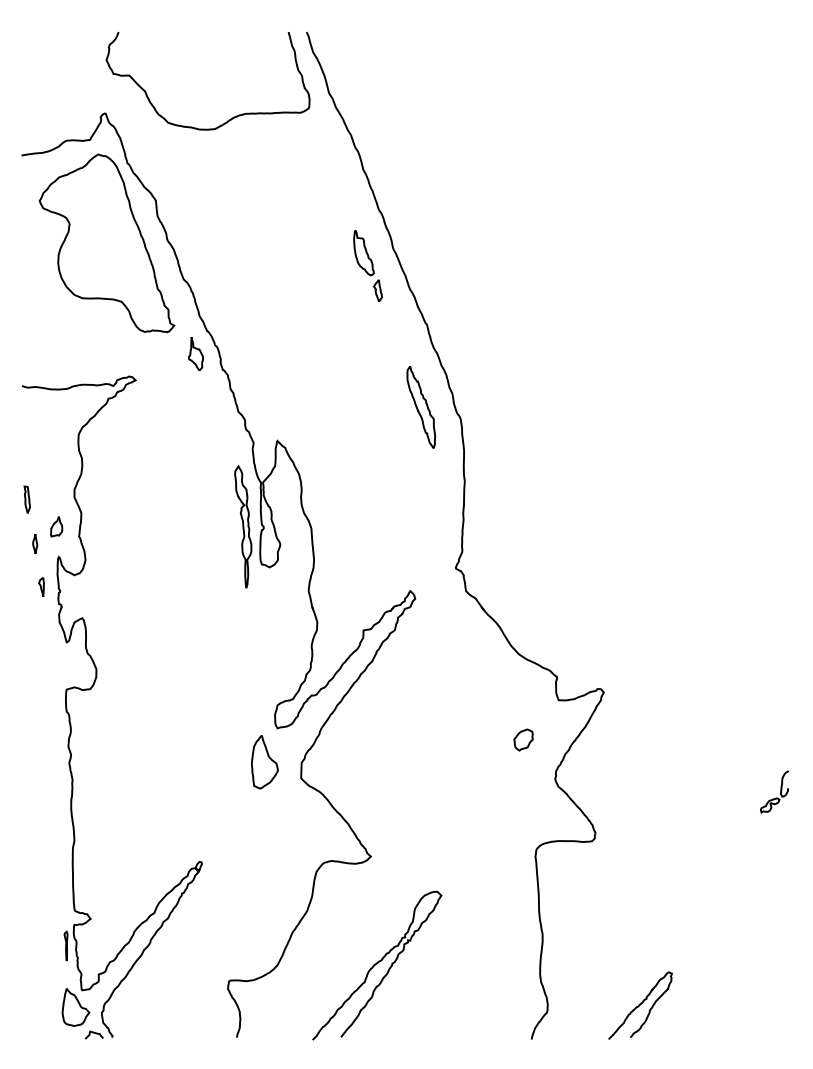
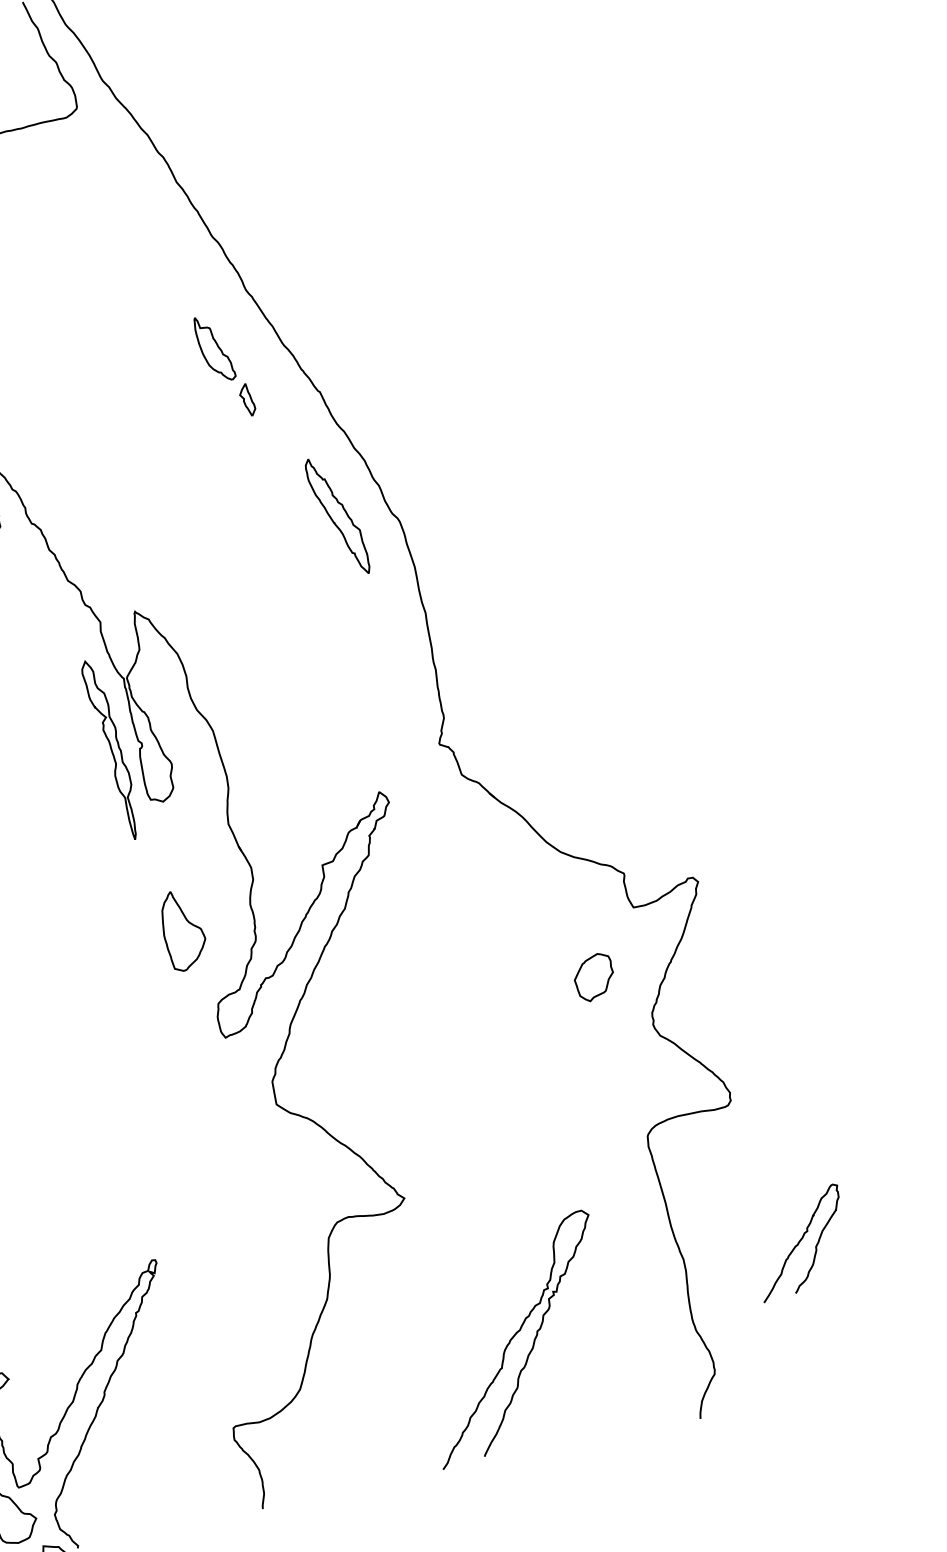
part: (367, 266) -> (224, 367), moved
part: (523, 739) -> (593, 976), size x1.4
part: (264, 762) -> (182, 930), moved
curve: (377, 964) -> (515, 1337), moved
curve: (640, 1005) -> (800, 1242), moved

